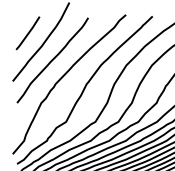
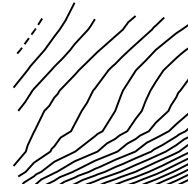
line: (28, 33) -> (30, 36), solid -> dashed

